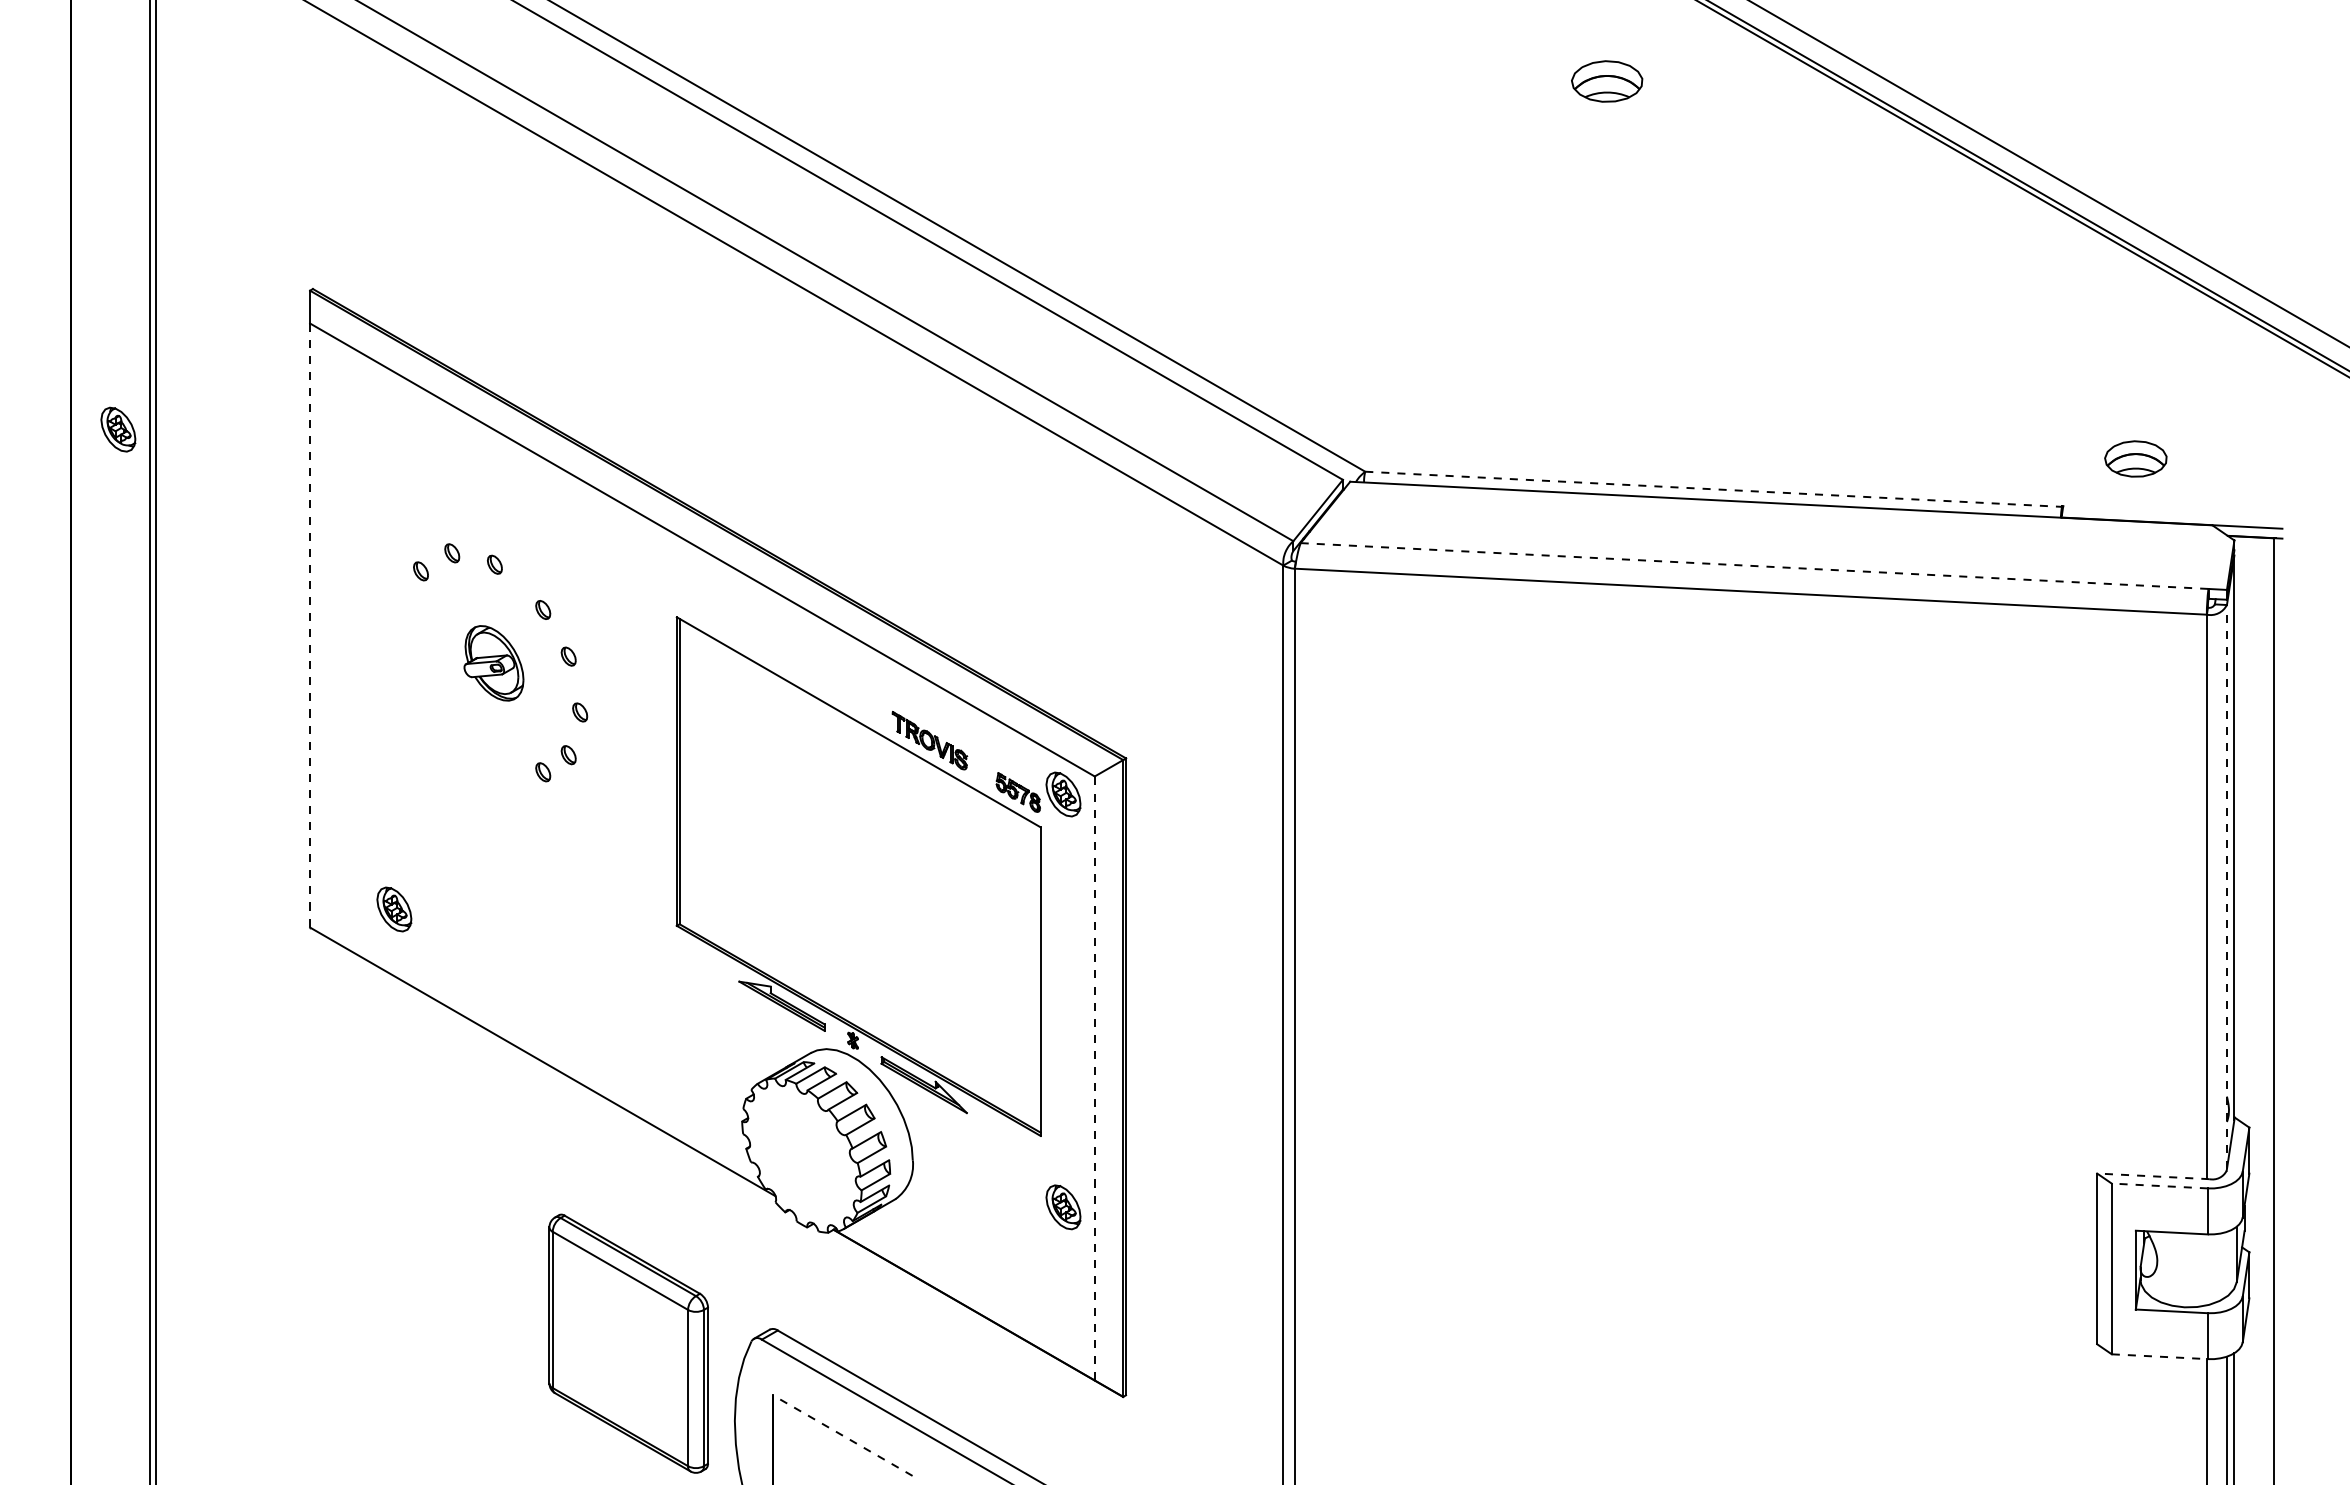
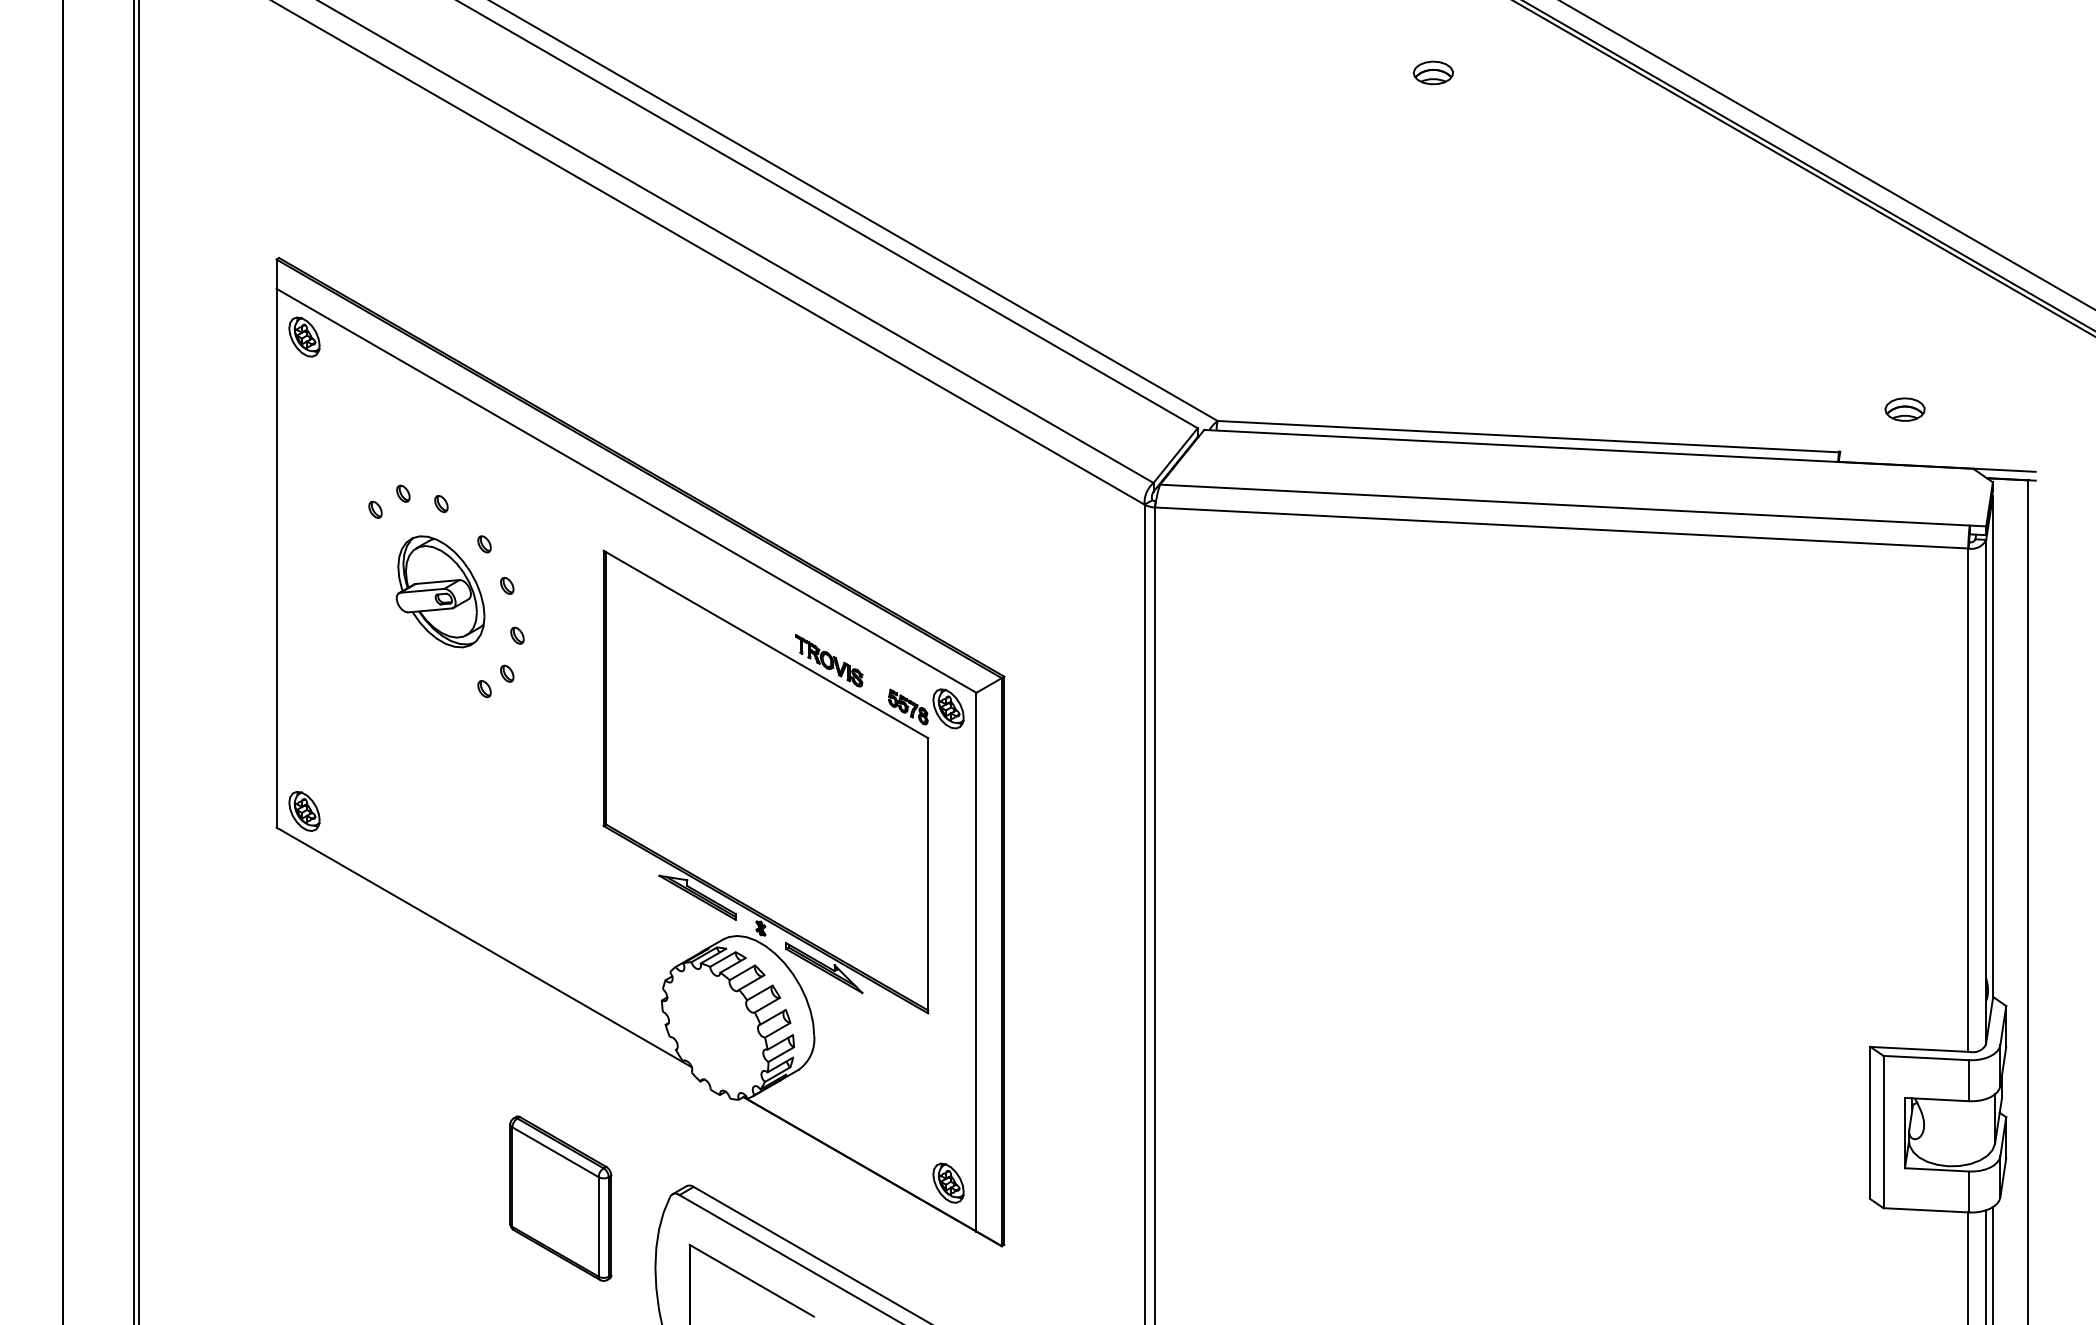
part: (1606, 81) -> (1432, 72), size x0.62
part: (118, 429) -> (304, 336), moved
part: (2135, 458) -> (1904, 409), size x0.71
line: (1713, 489) -> (1528, 436), dashed -> solid
line: (1755, 566) -> (1565, 505), dashed -> solid
line: (310, 626) -> (276, 559), dashed -> solid
part: (493, 663) -> (440, 592), size x1.67
line: (2226, 886) -> (1985, 790), dashed -> solid
part: (394, 909) -> (304, 811), moved
line: (1094, 1078) -> (976, 962), dashed -> solid
line: (2152, 1176) -> (1919, 1049), dashed -> solid
line: (2159, 1185) -> (1926, 1057), dashed -> solid
part: (1063, 1207) -> (948, 1183), moved
part: (628, 1343) -> (560, 1198), size x0.71
line: (2160, 1356) -> (1926, 1210), dashed -> solid
line: (842, 1435) -> (751, 1280), dashed -> solid

